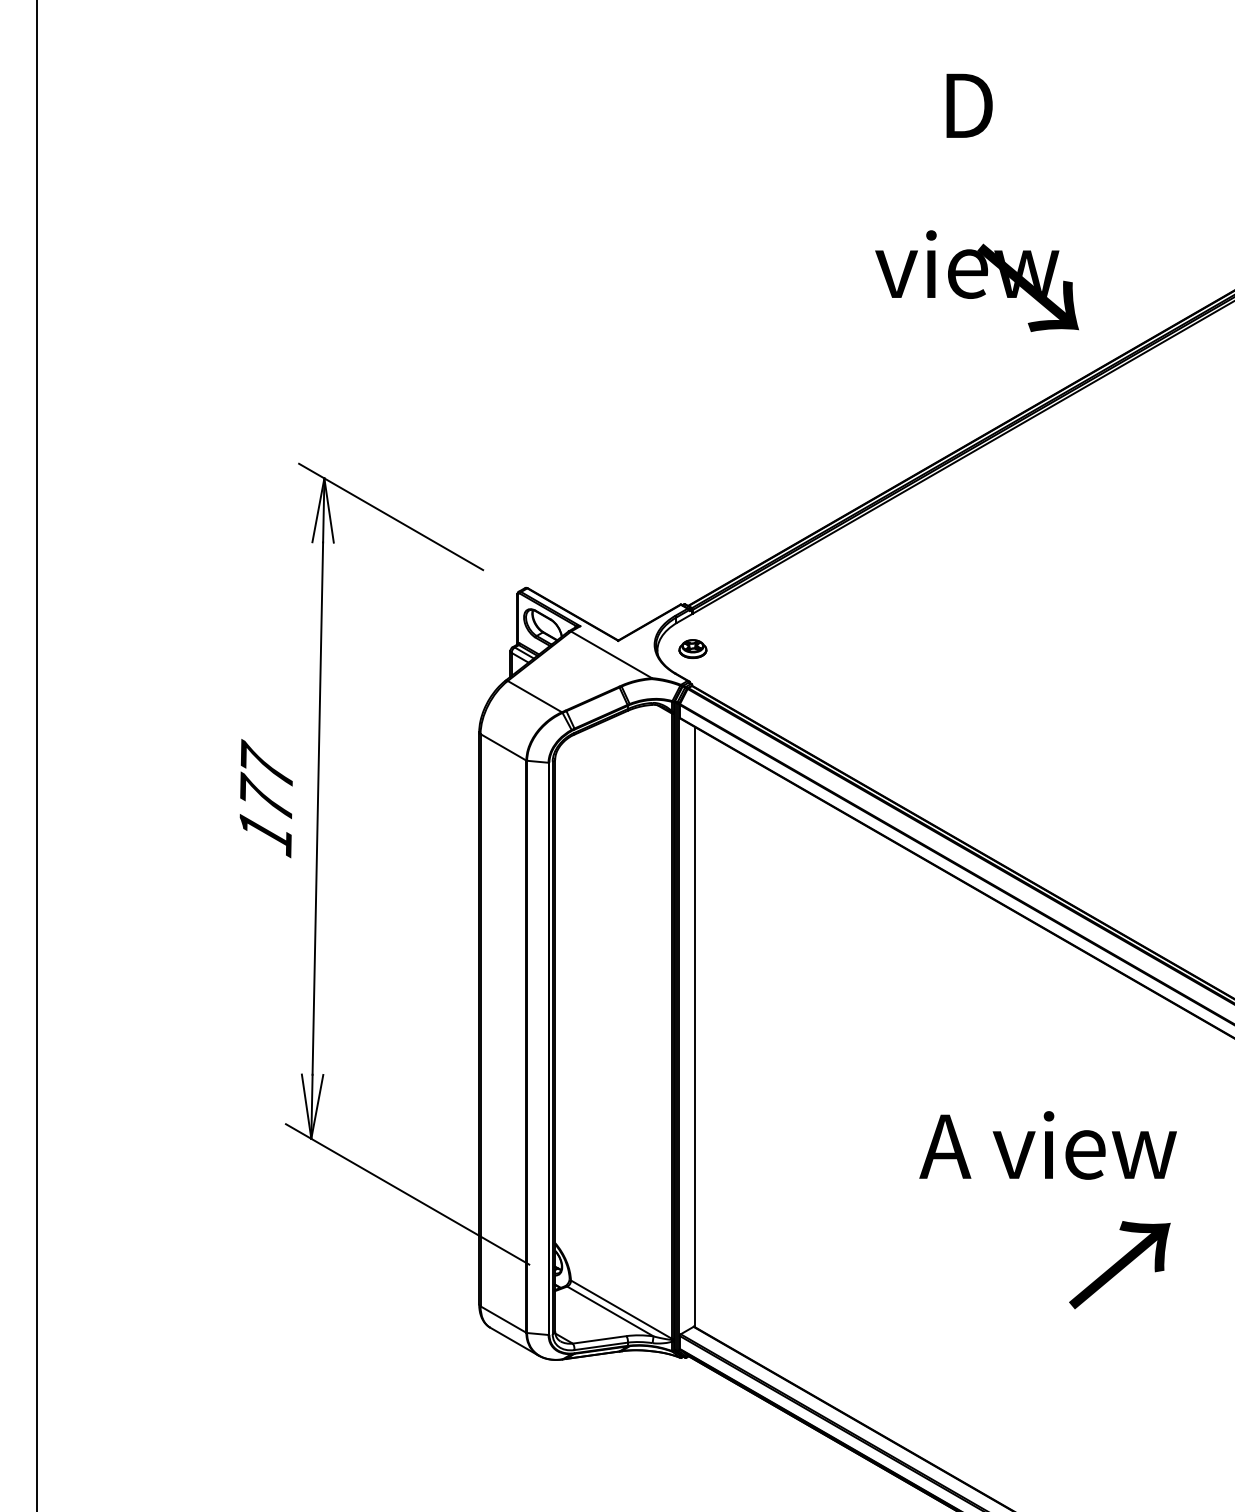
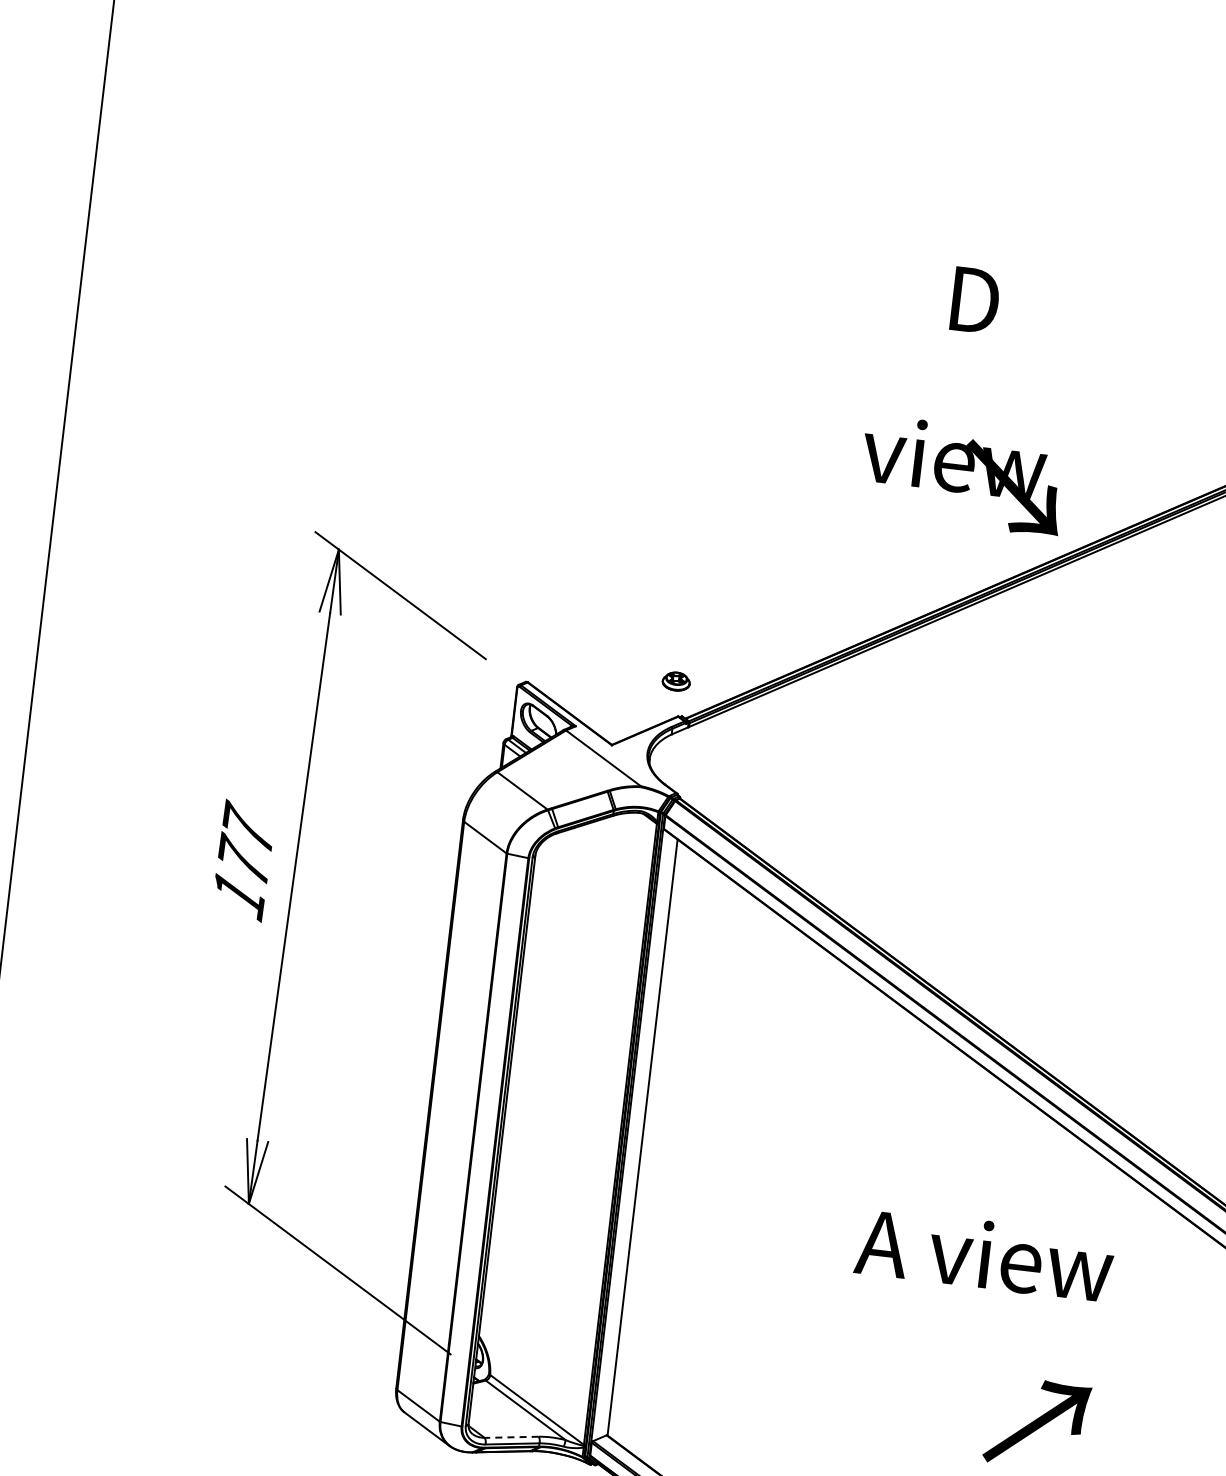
text: (976, 202) -> (971, 397), moved
part: (692, 648) -> (675, 680), moved
text: (1047, 1145) -> (984, 1254), moved
line: (599, 1339) -> (511, 1436), solid -> dashed

